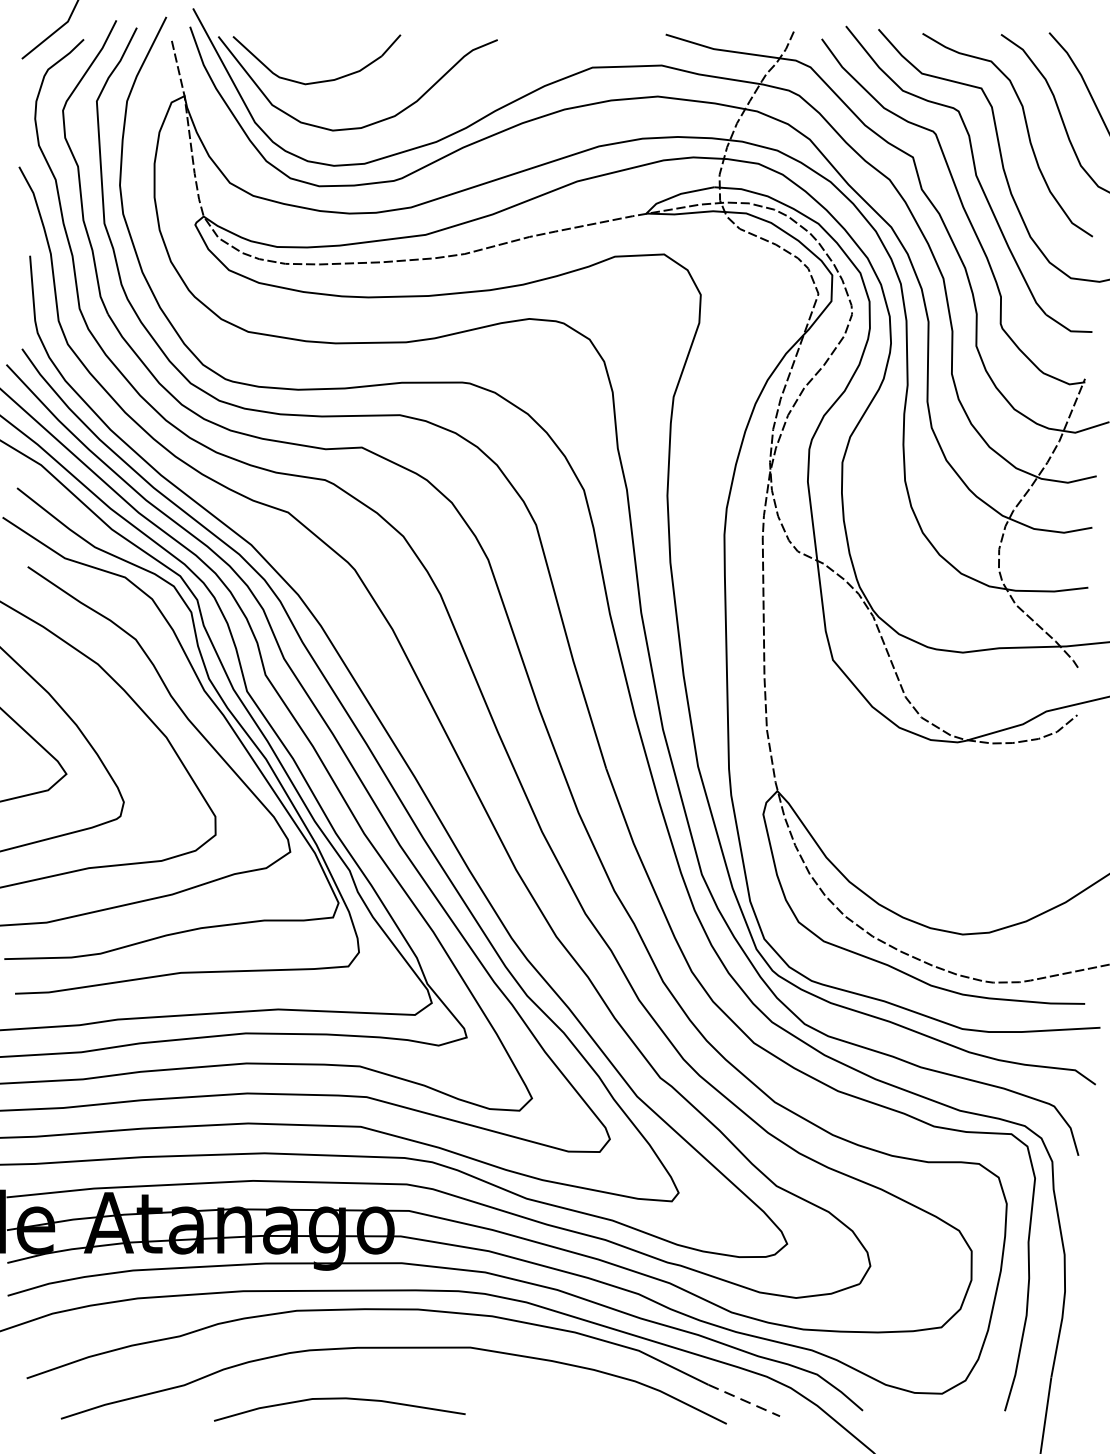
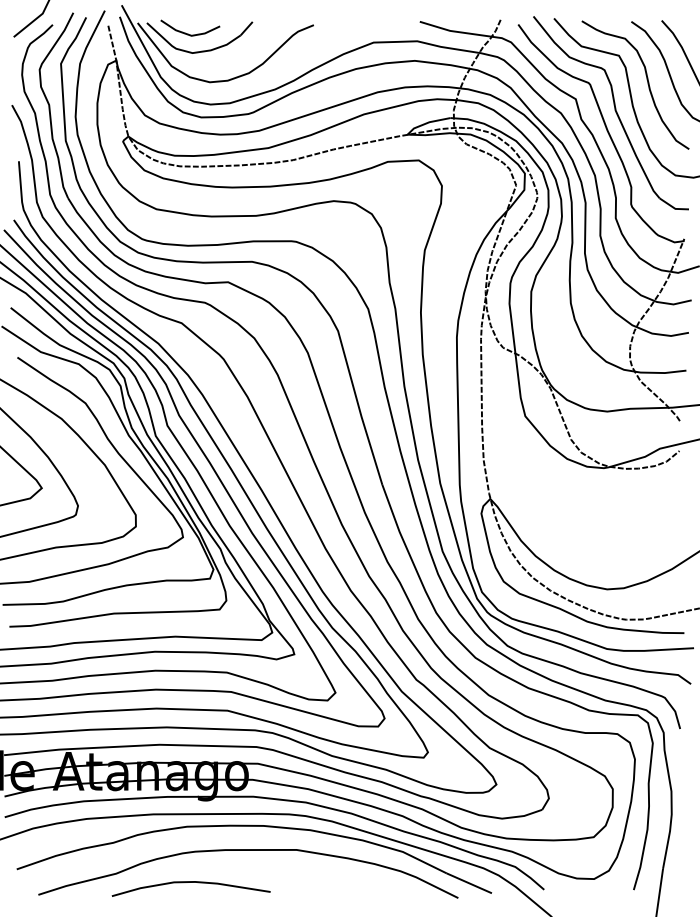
line: (298, 53) -> (188, 33), added
curve: (338, 1399) -> (190, 882), moved
line: (744, 1400) -> (469, 883), dashed -> solid

